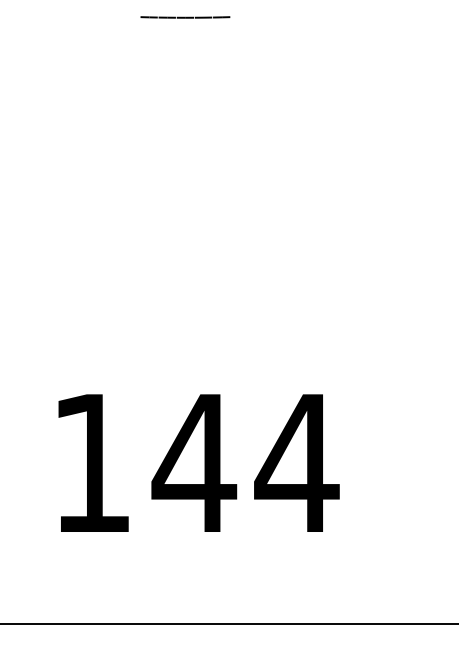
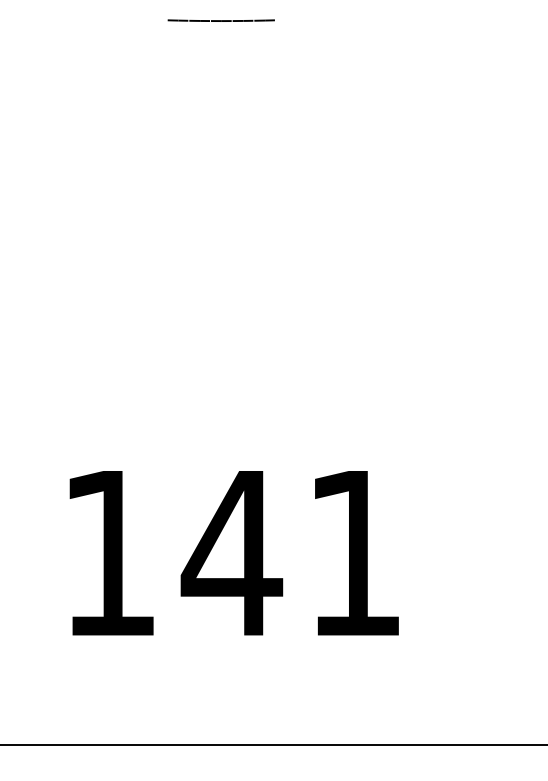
text: (296, 462) -> (354, 552), 144 -> 141

